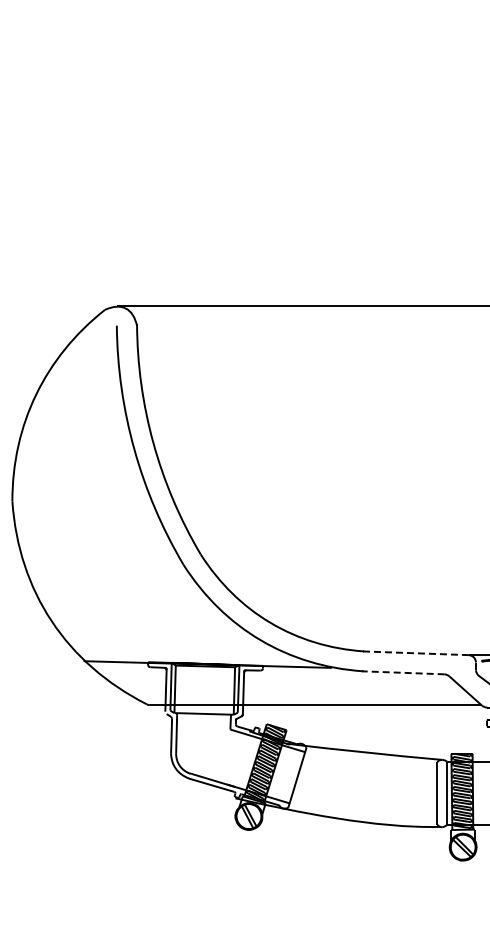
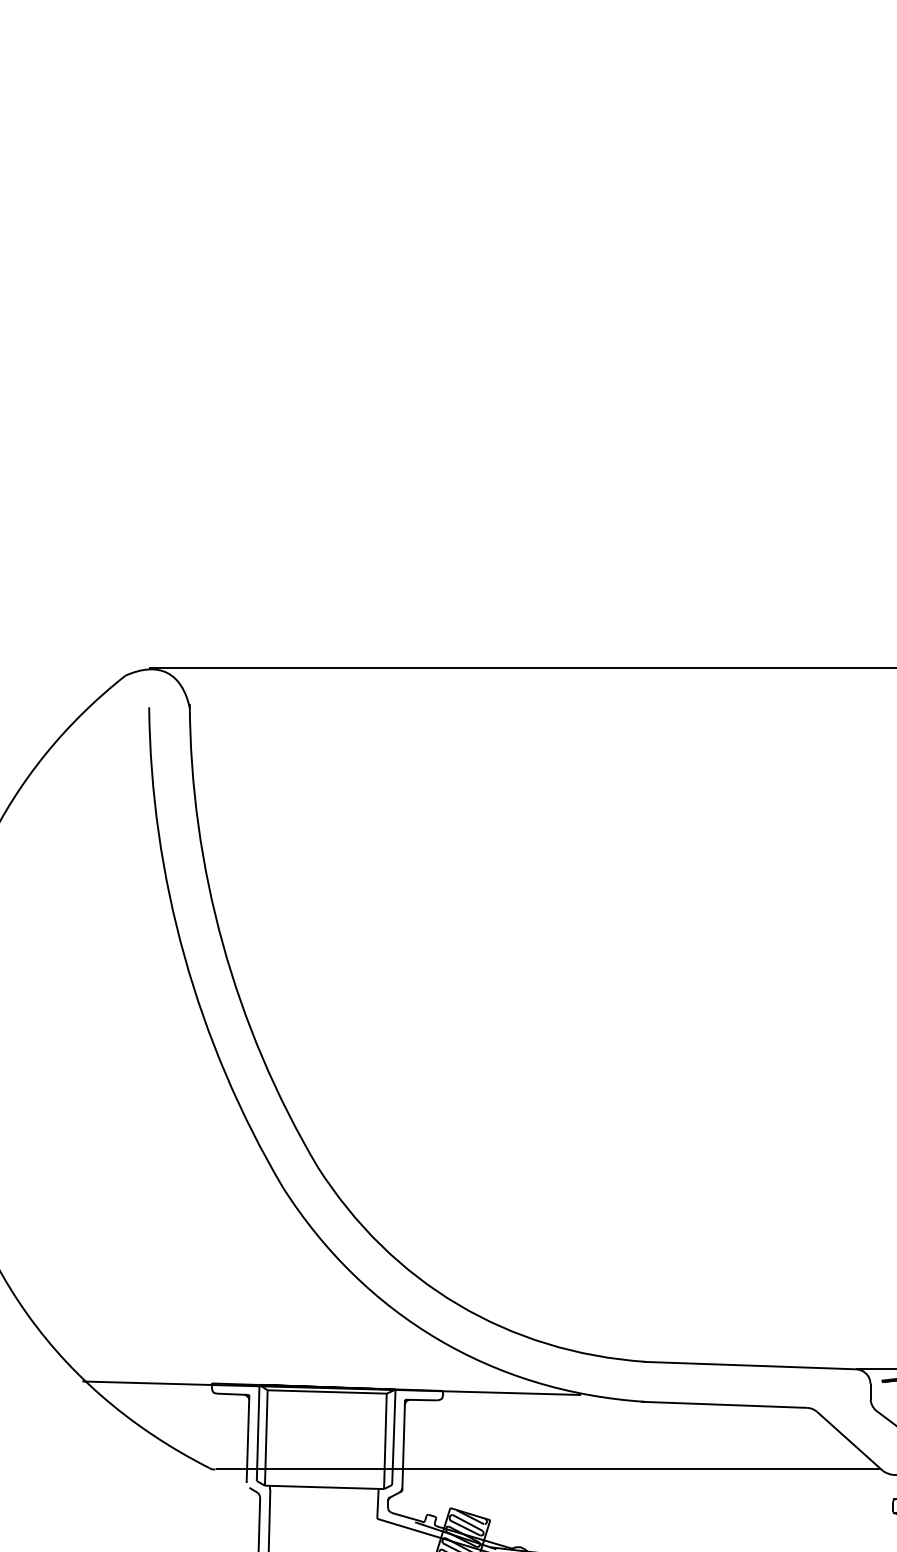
line: (415, 653) -> (749, 1366), dashed -> solid
line: (402, 672) -> (723, 1404), dashed -> solid

